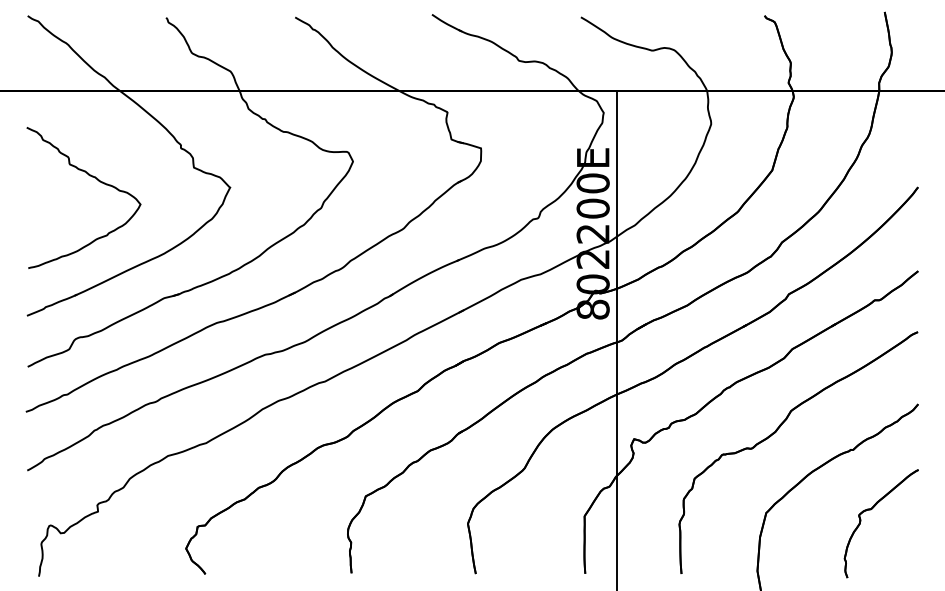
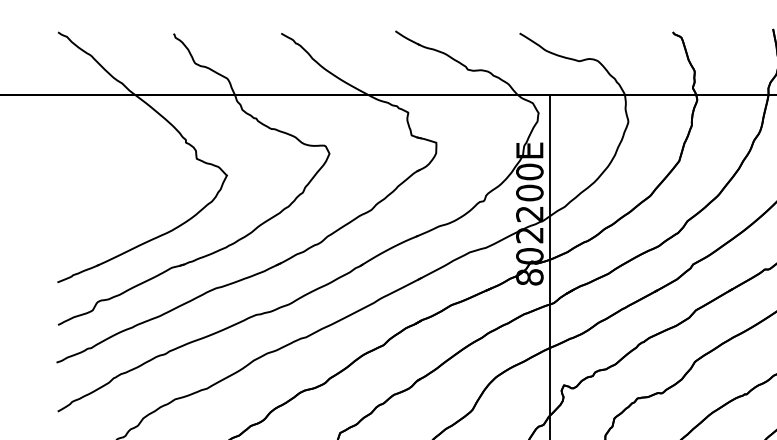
curve: (92, 177) -> (112, 167), removed

